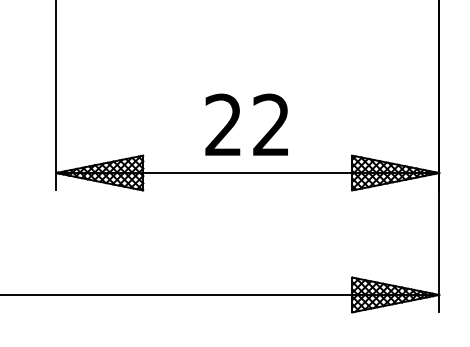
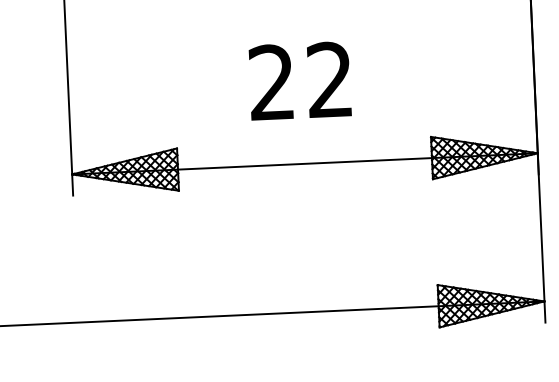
text: (246, 124) -> (299, 80), moved

